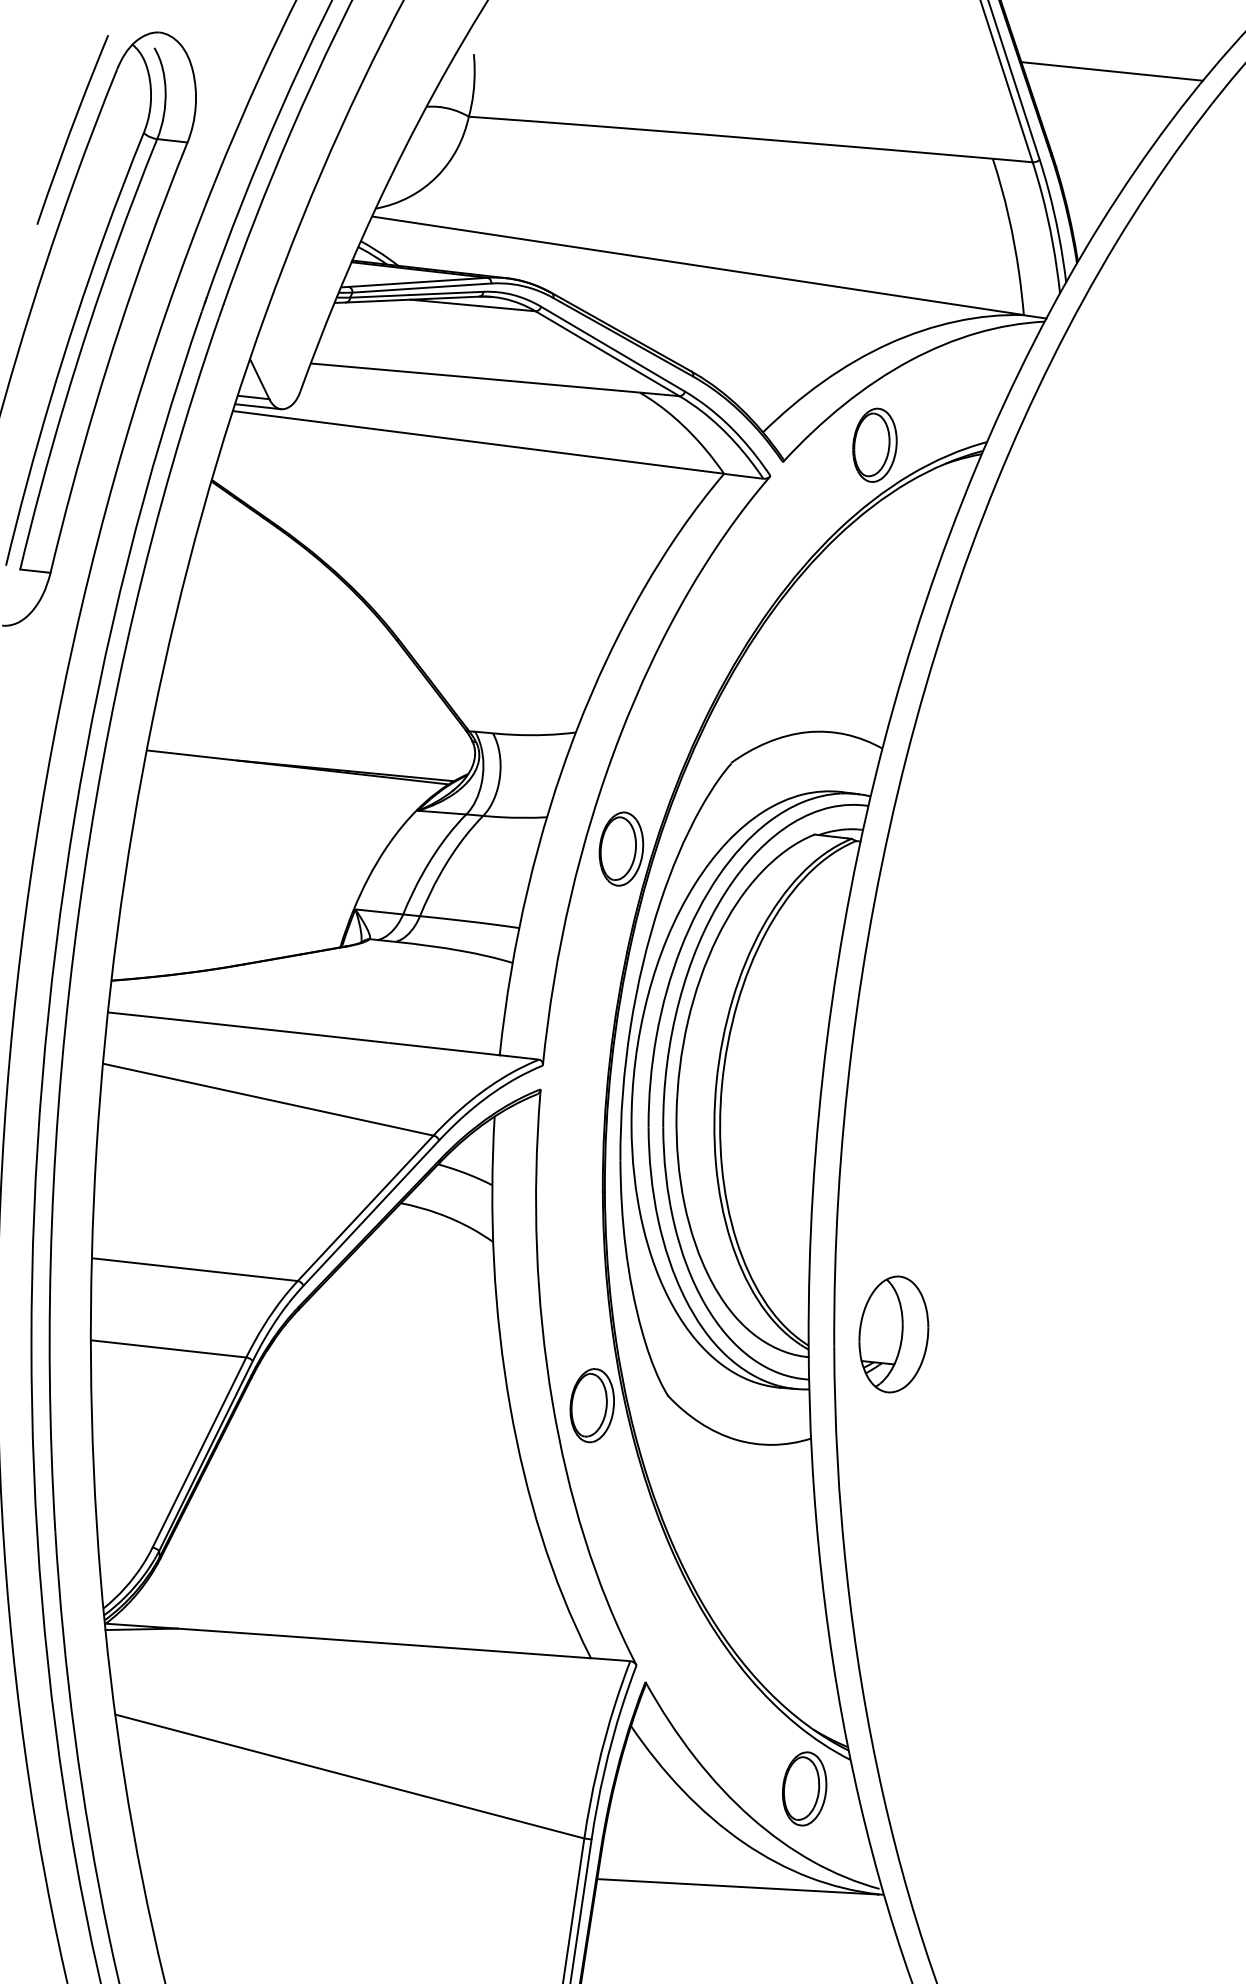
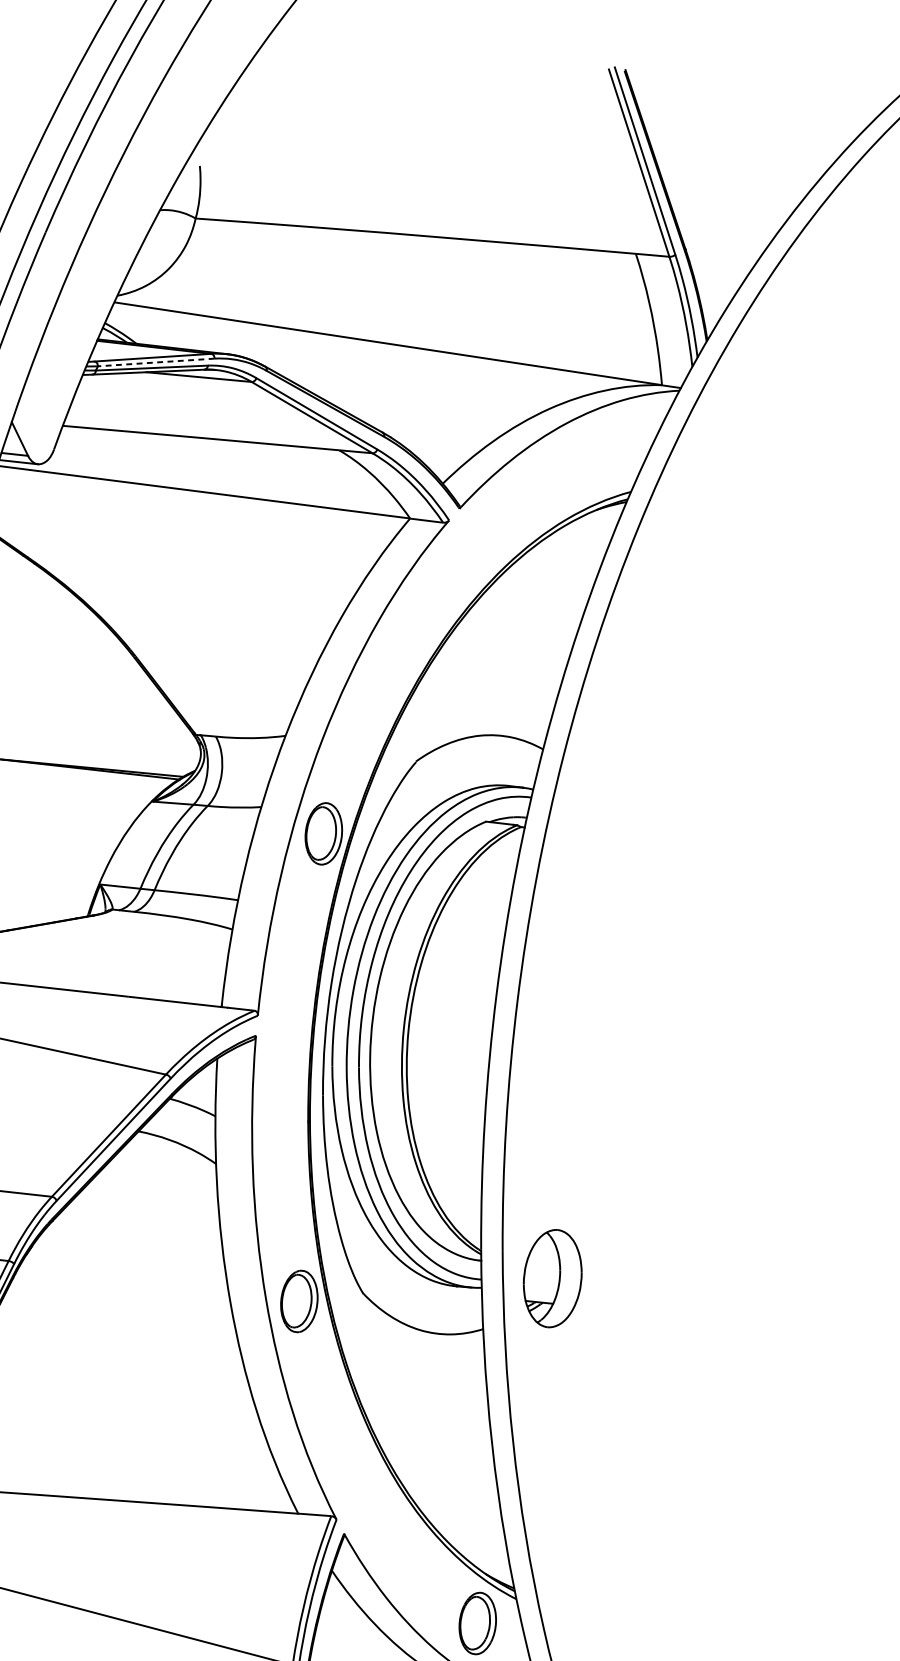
line: (1112, 71) -> (736, 180), removed
line: (421, 288) -> (155, 362), solid -> dashed
part: (874, 444) -> (536, 493), removed
part: (893, 1334) -> (552, 1278), moved

